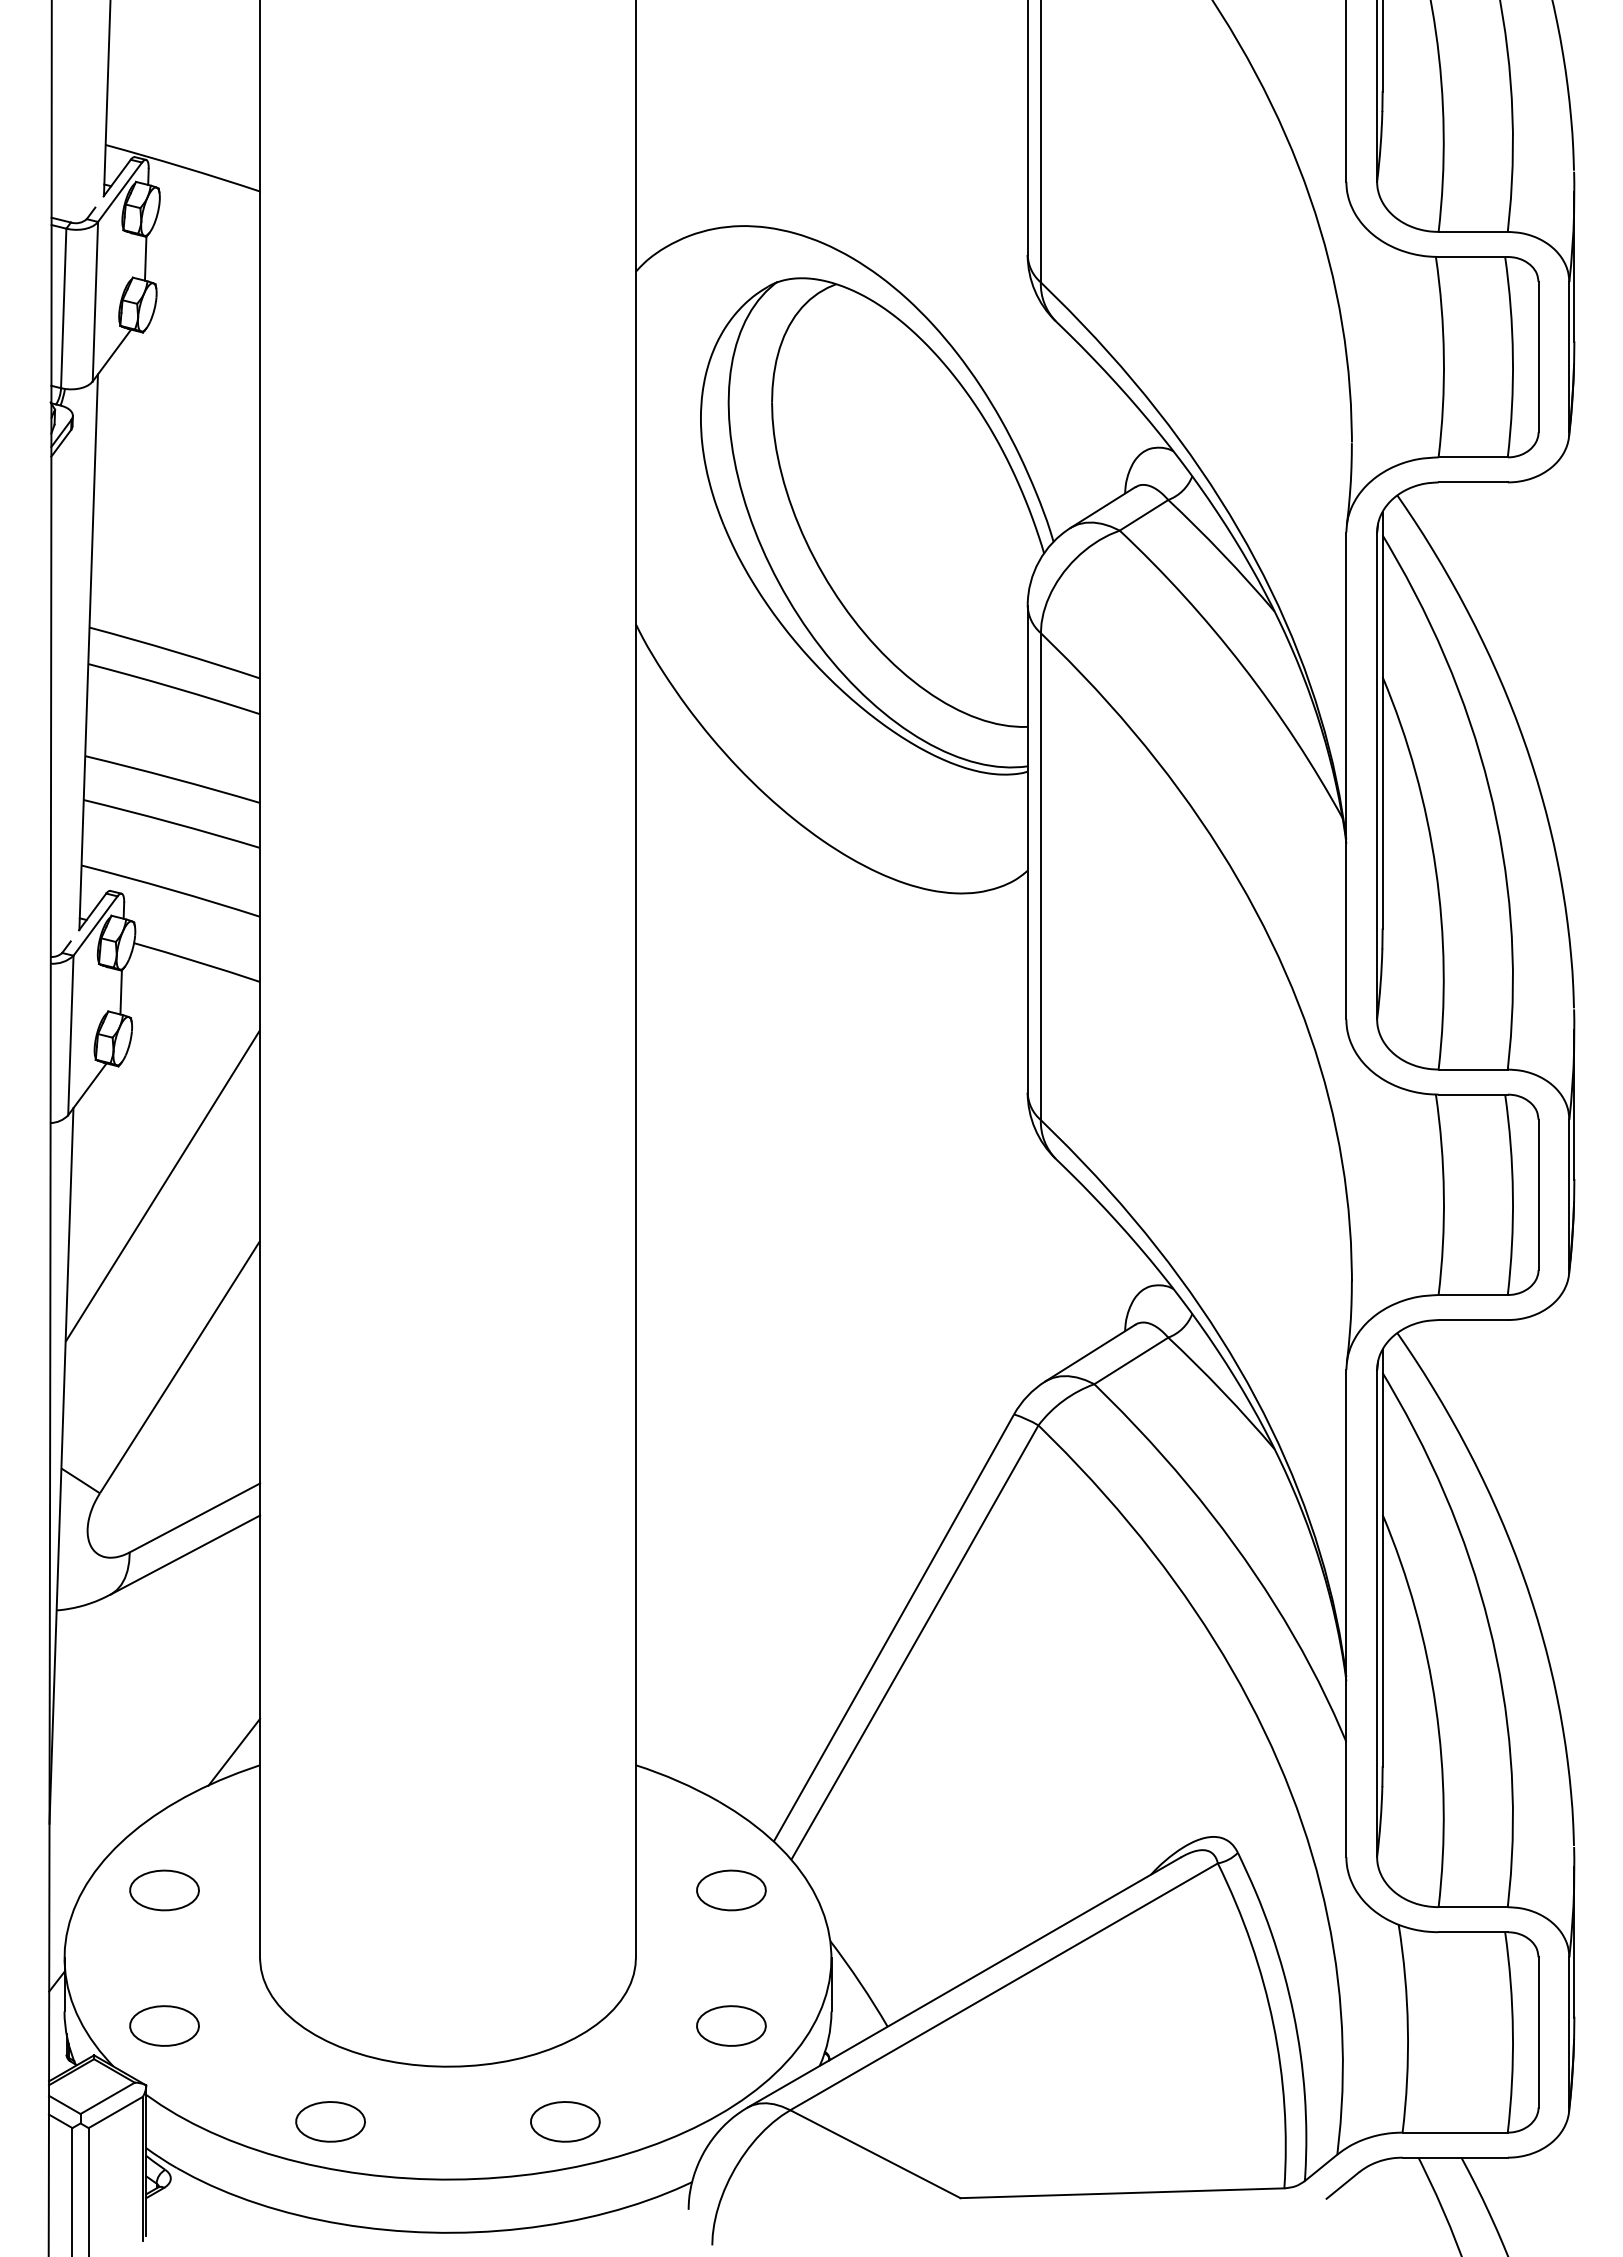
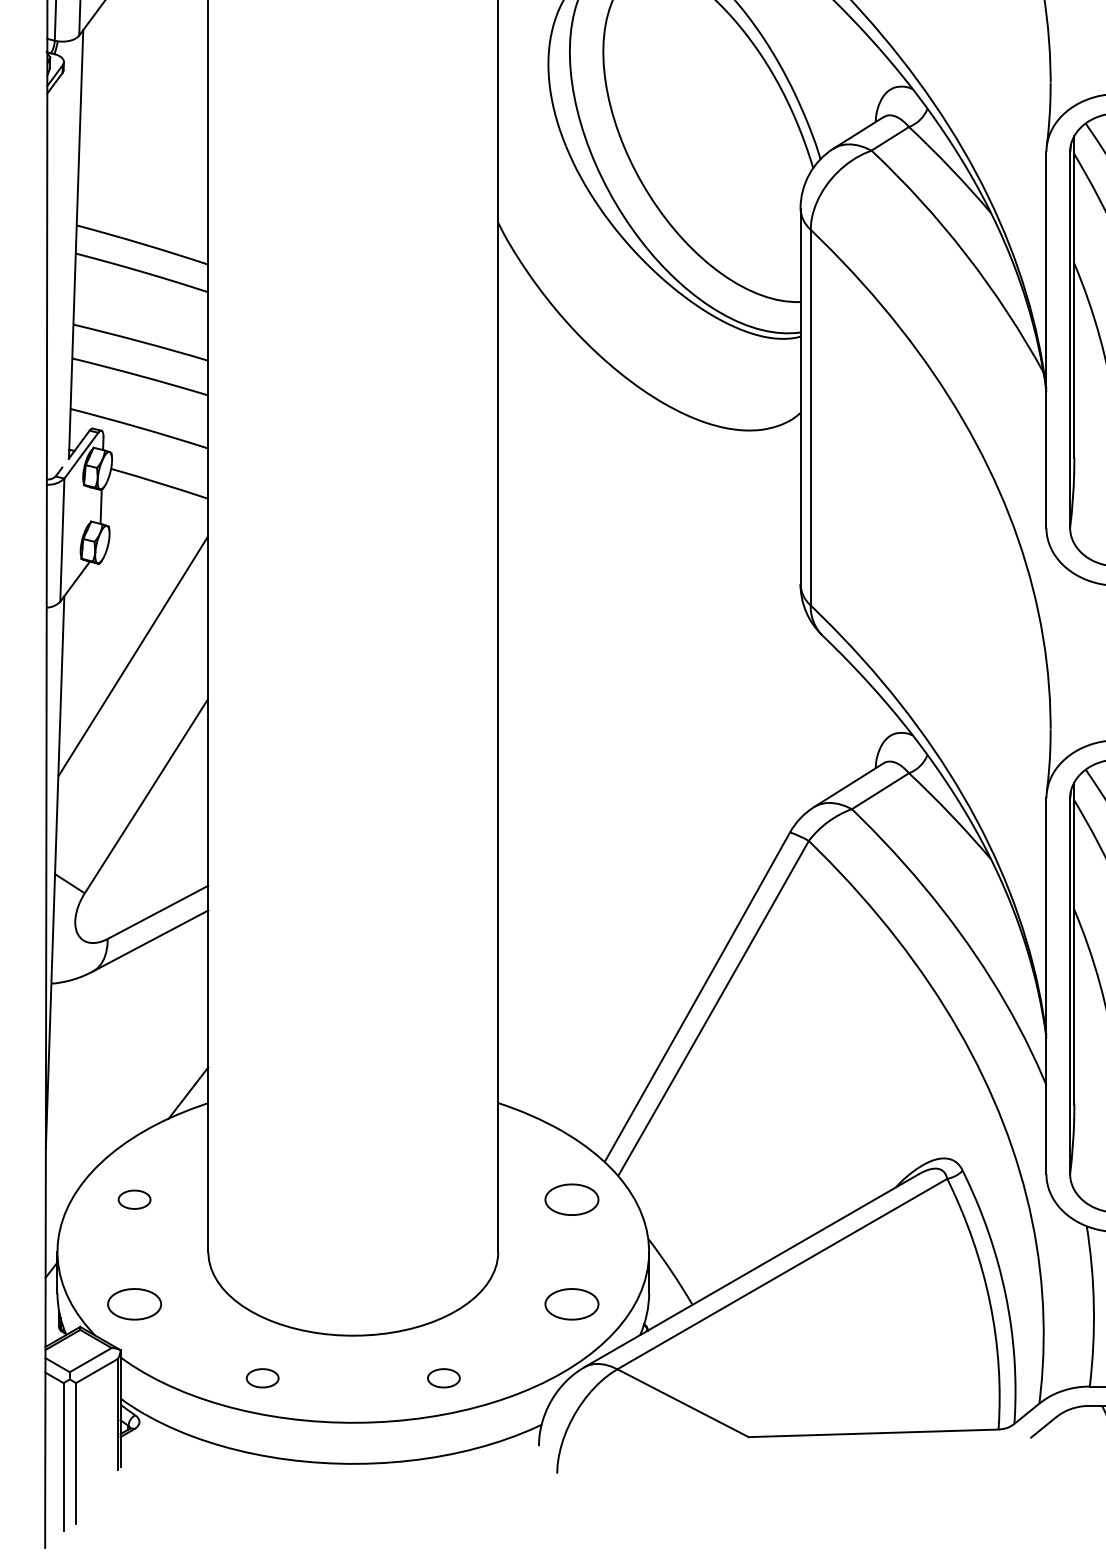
part: (164, 1890) -> (134, 1199), size x0.6
part: (330, 2121) -> (262, 1377), size x0.6
part: (565, 2121) -> (443, 1377), size x0.6

